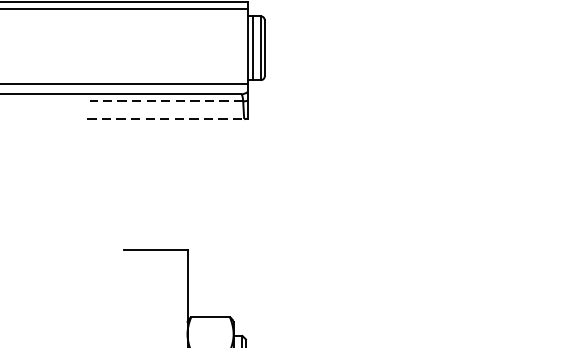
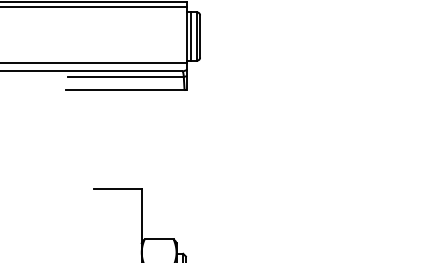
line: (166, 101) -> (125, 76), dashed -> solid
line: (166, 119) -> (125, 90), dashed -> solid

